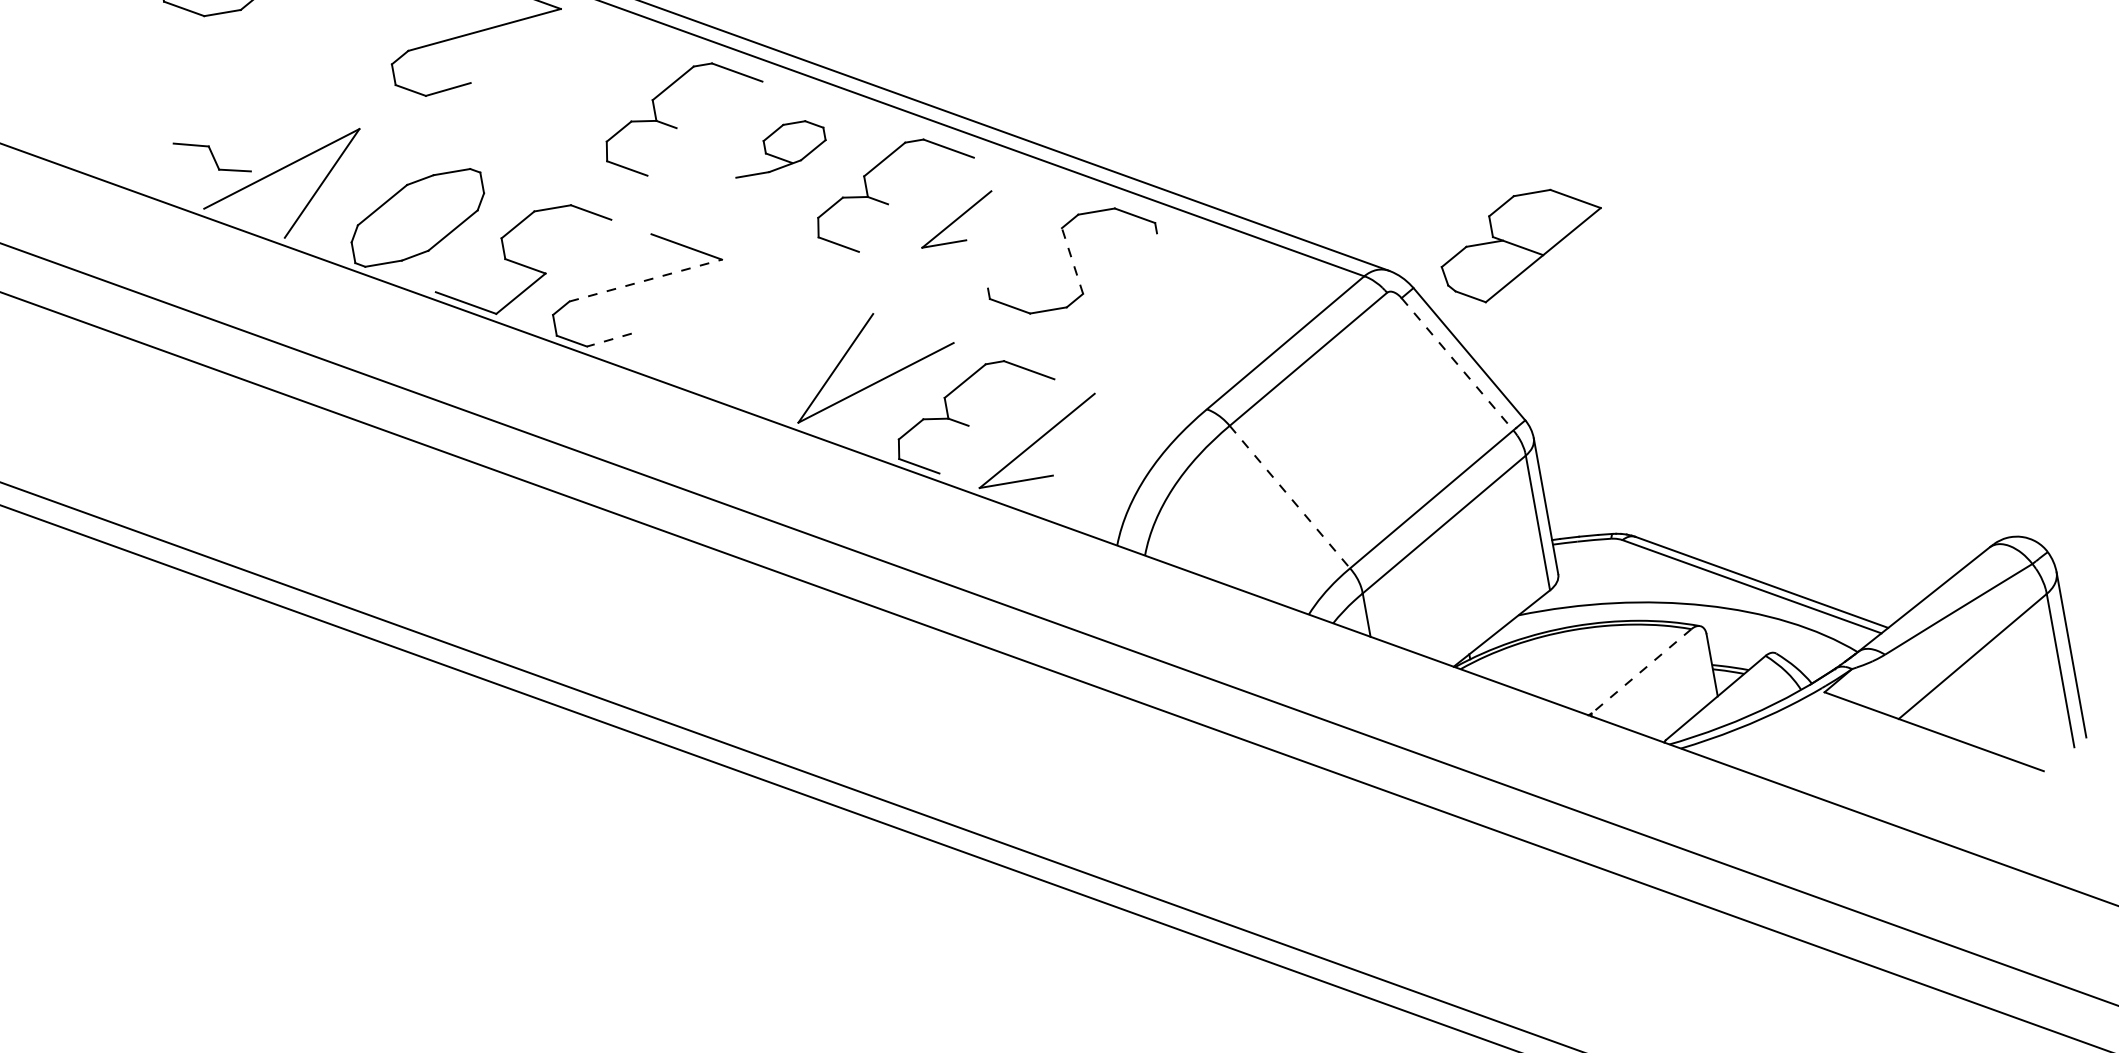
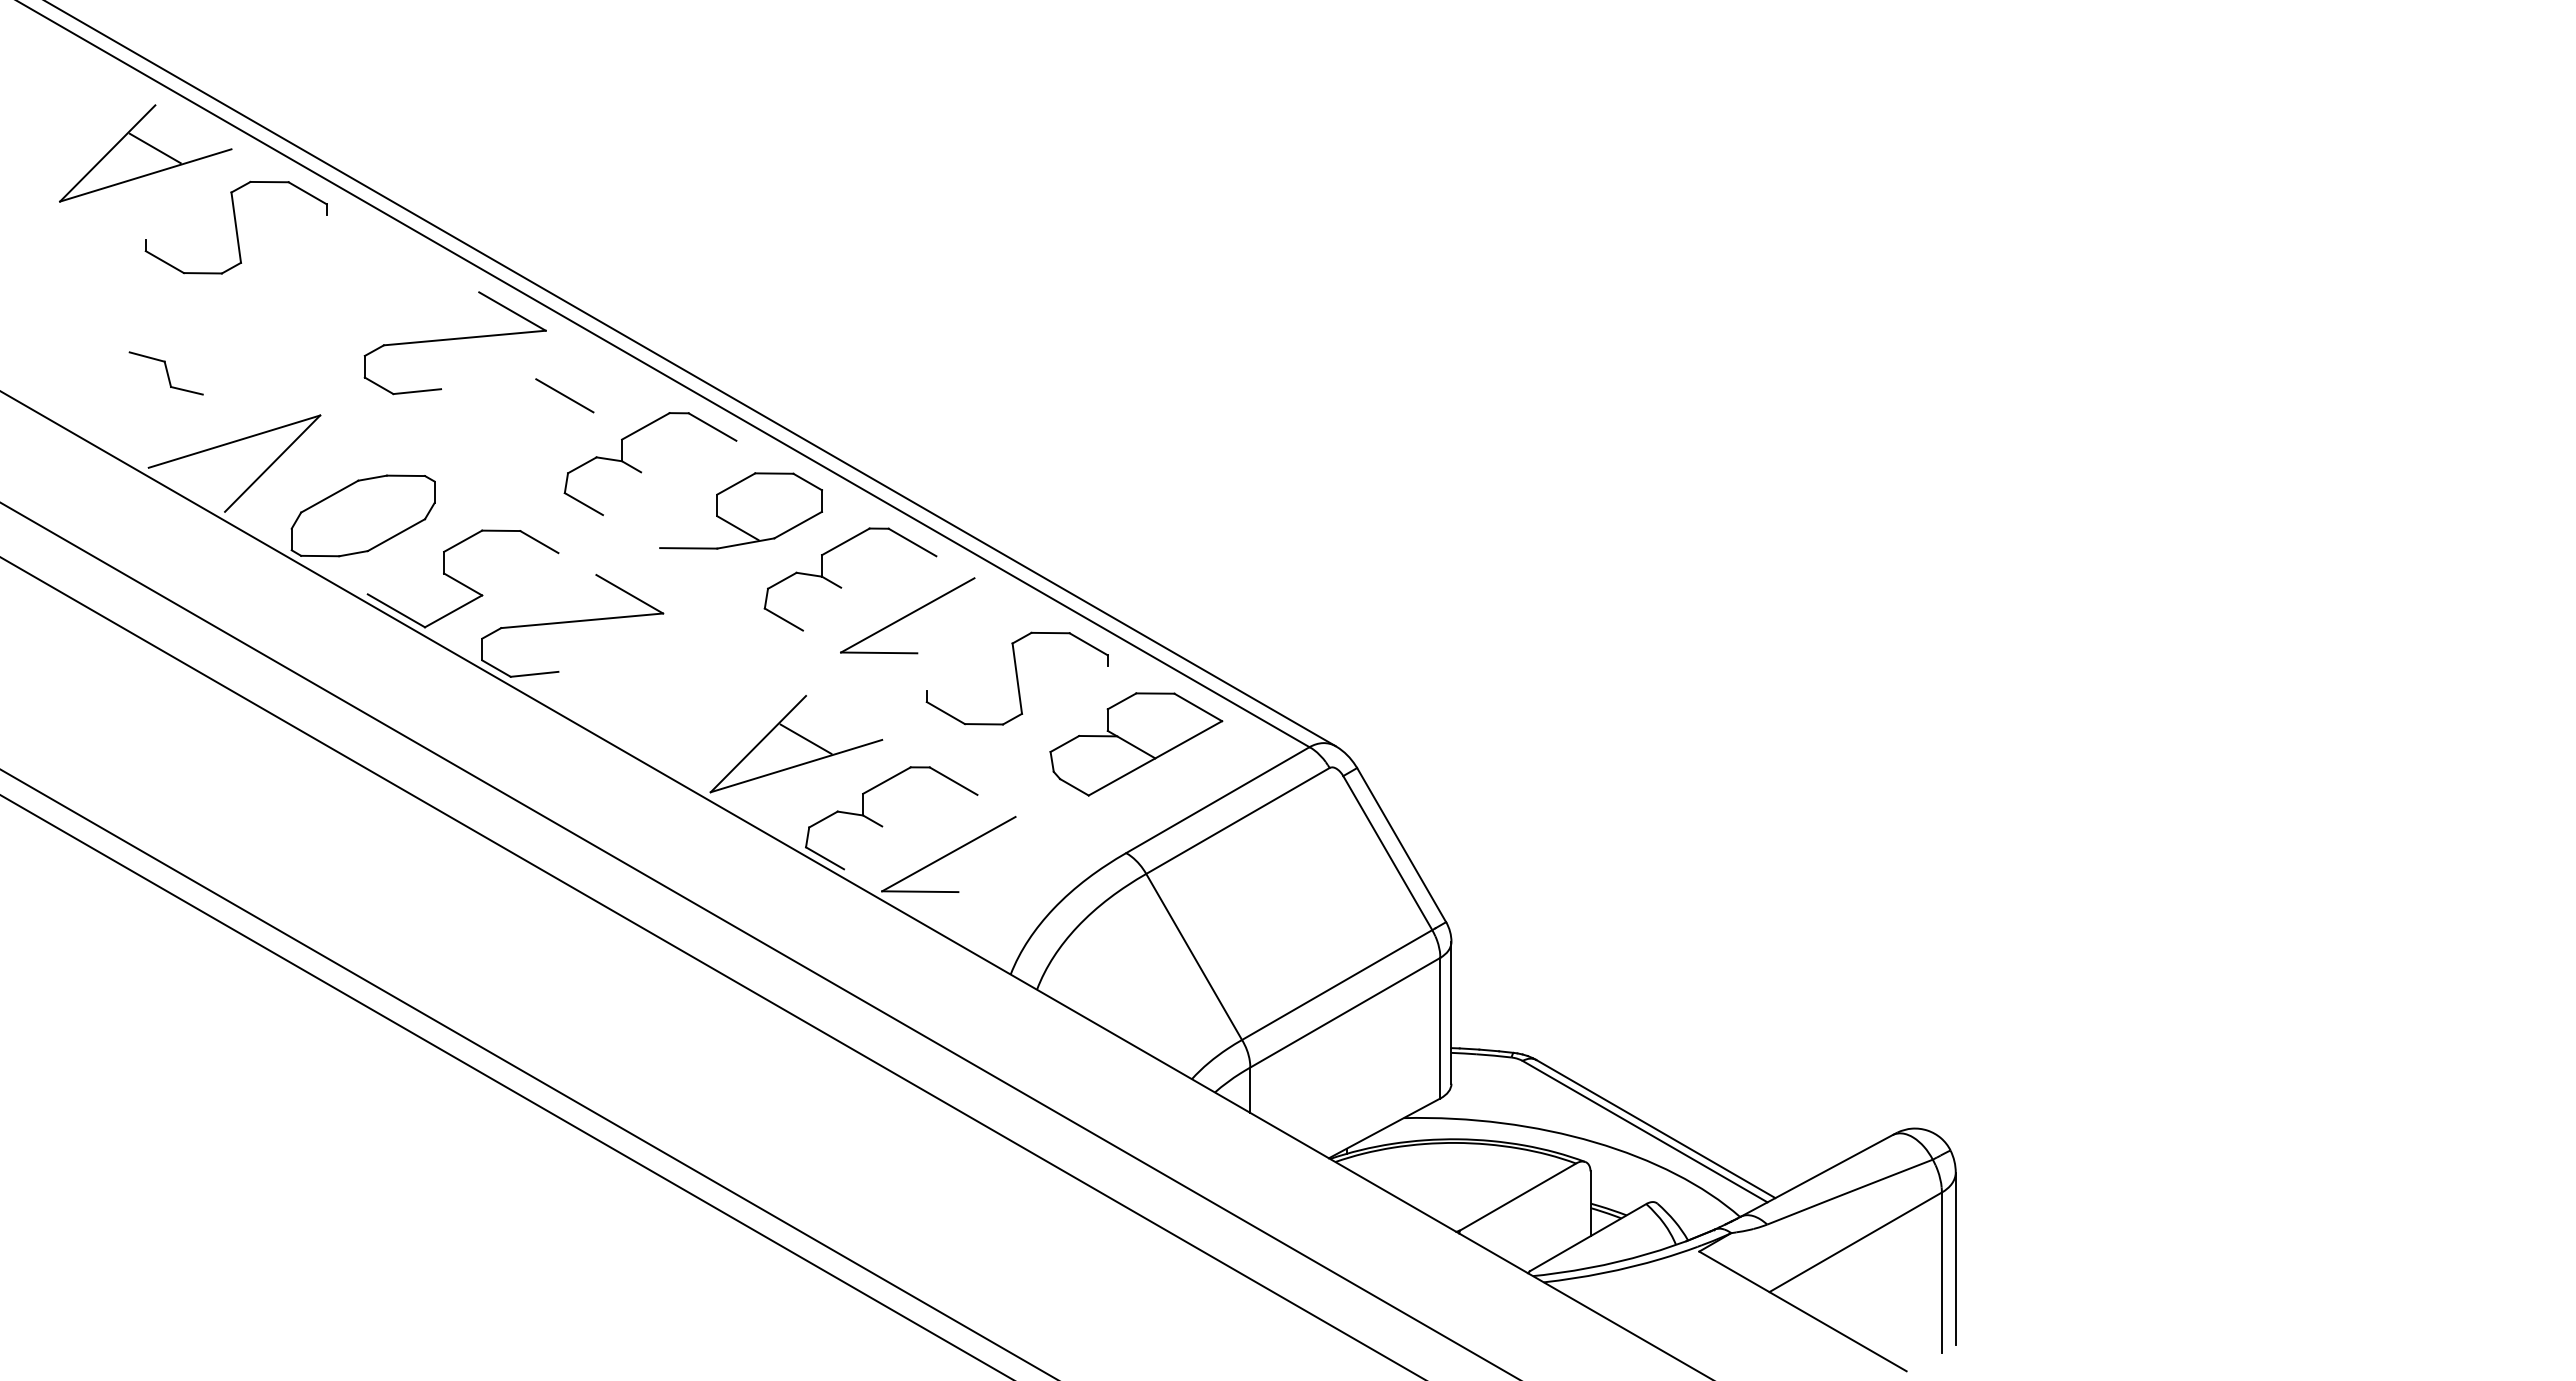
line: (589, 67) -> (564, 395), added
part: (778, 147) -> (740, 510), size x1.67
part: (211, 157) -> (165, 373), moved
part: (956, 219) -> (907, 615), size x1.67
part: (1522, 245) -> (1136, 744), moved
line: (1072, 260) -> (1017, 678), dashed -> solid
line: (646, 280) -> (582, 620), dashed -> solid
line: (609, 340) -> (534, 674), dashed -> solid
line: (879, 354) -> (805, 738), added
line: (1457, 364) -> (1387, 853), dashed -> solid
line: (1290, 496) -> (1194, 956), dashed -> solid
line: (1641, 671) -> (1517, 1197), dashed -> solid

